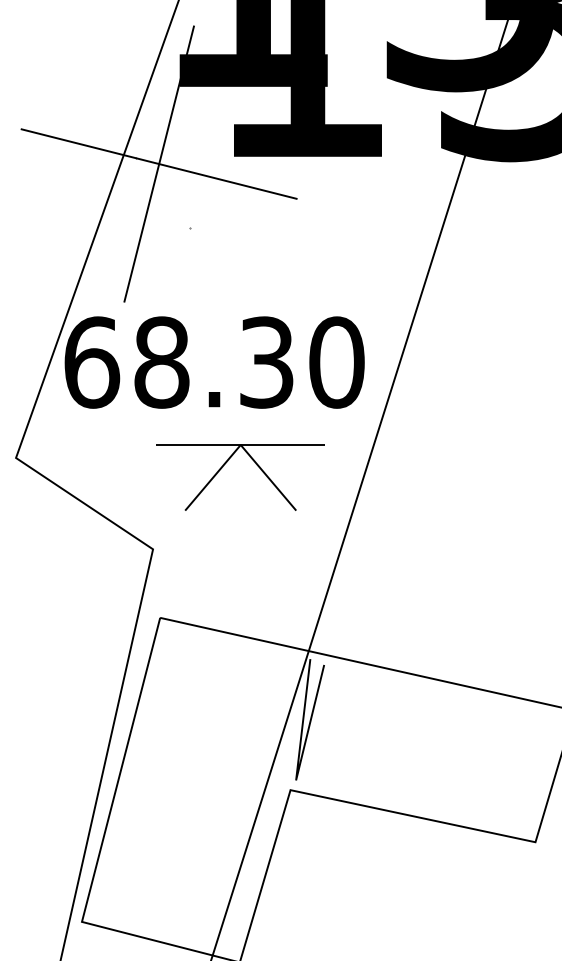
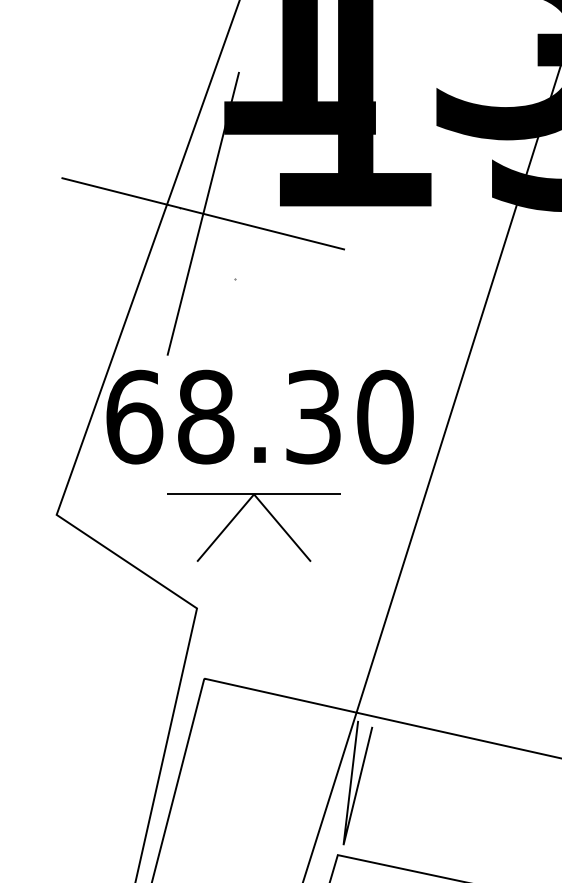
part: (226, 463) -> (239, 513), moved

